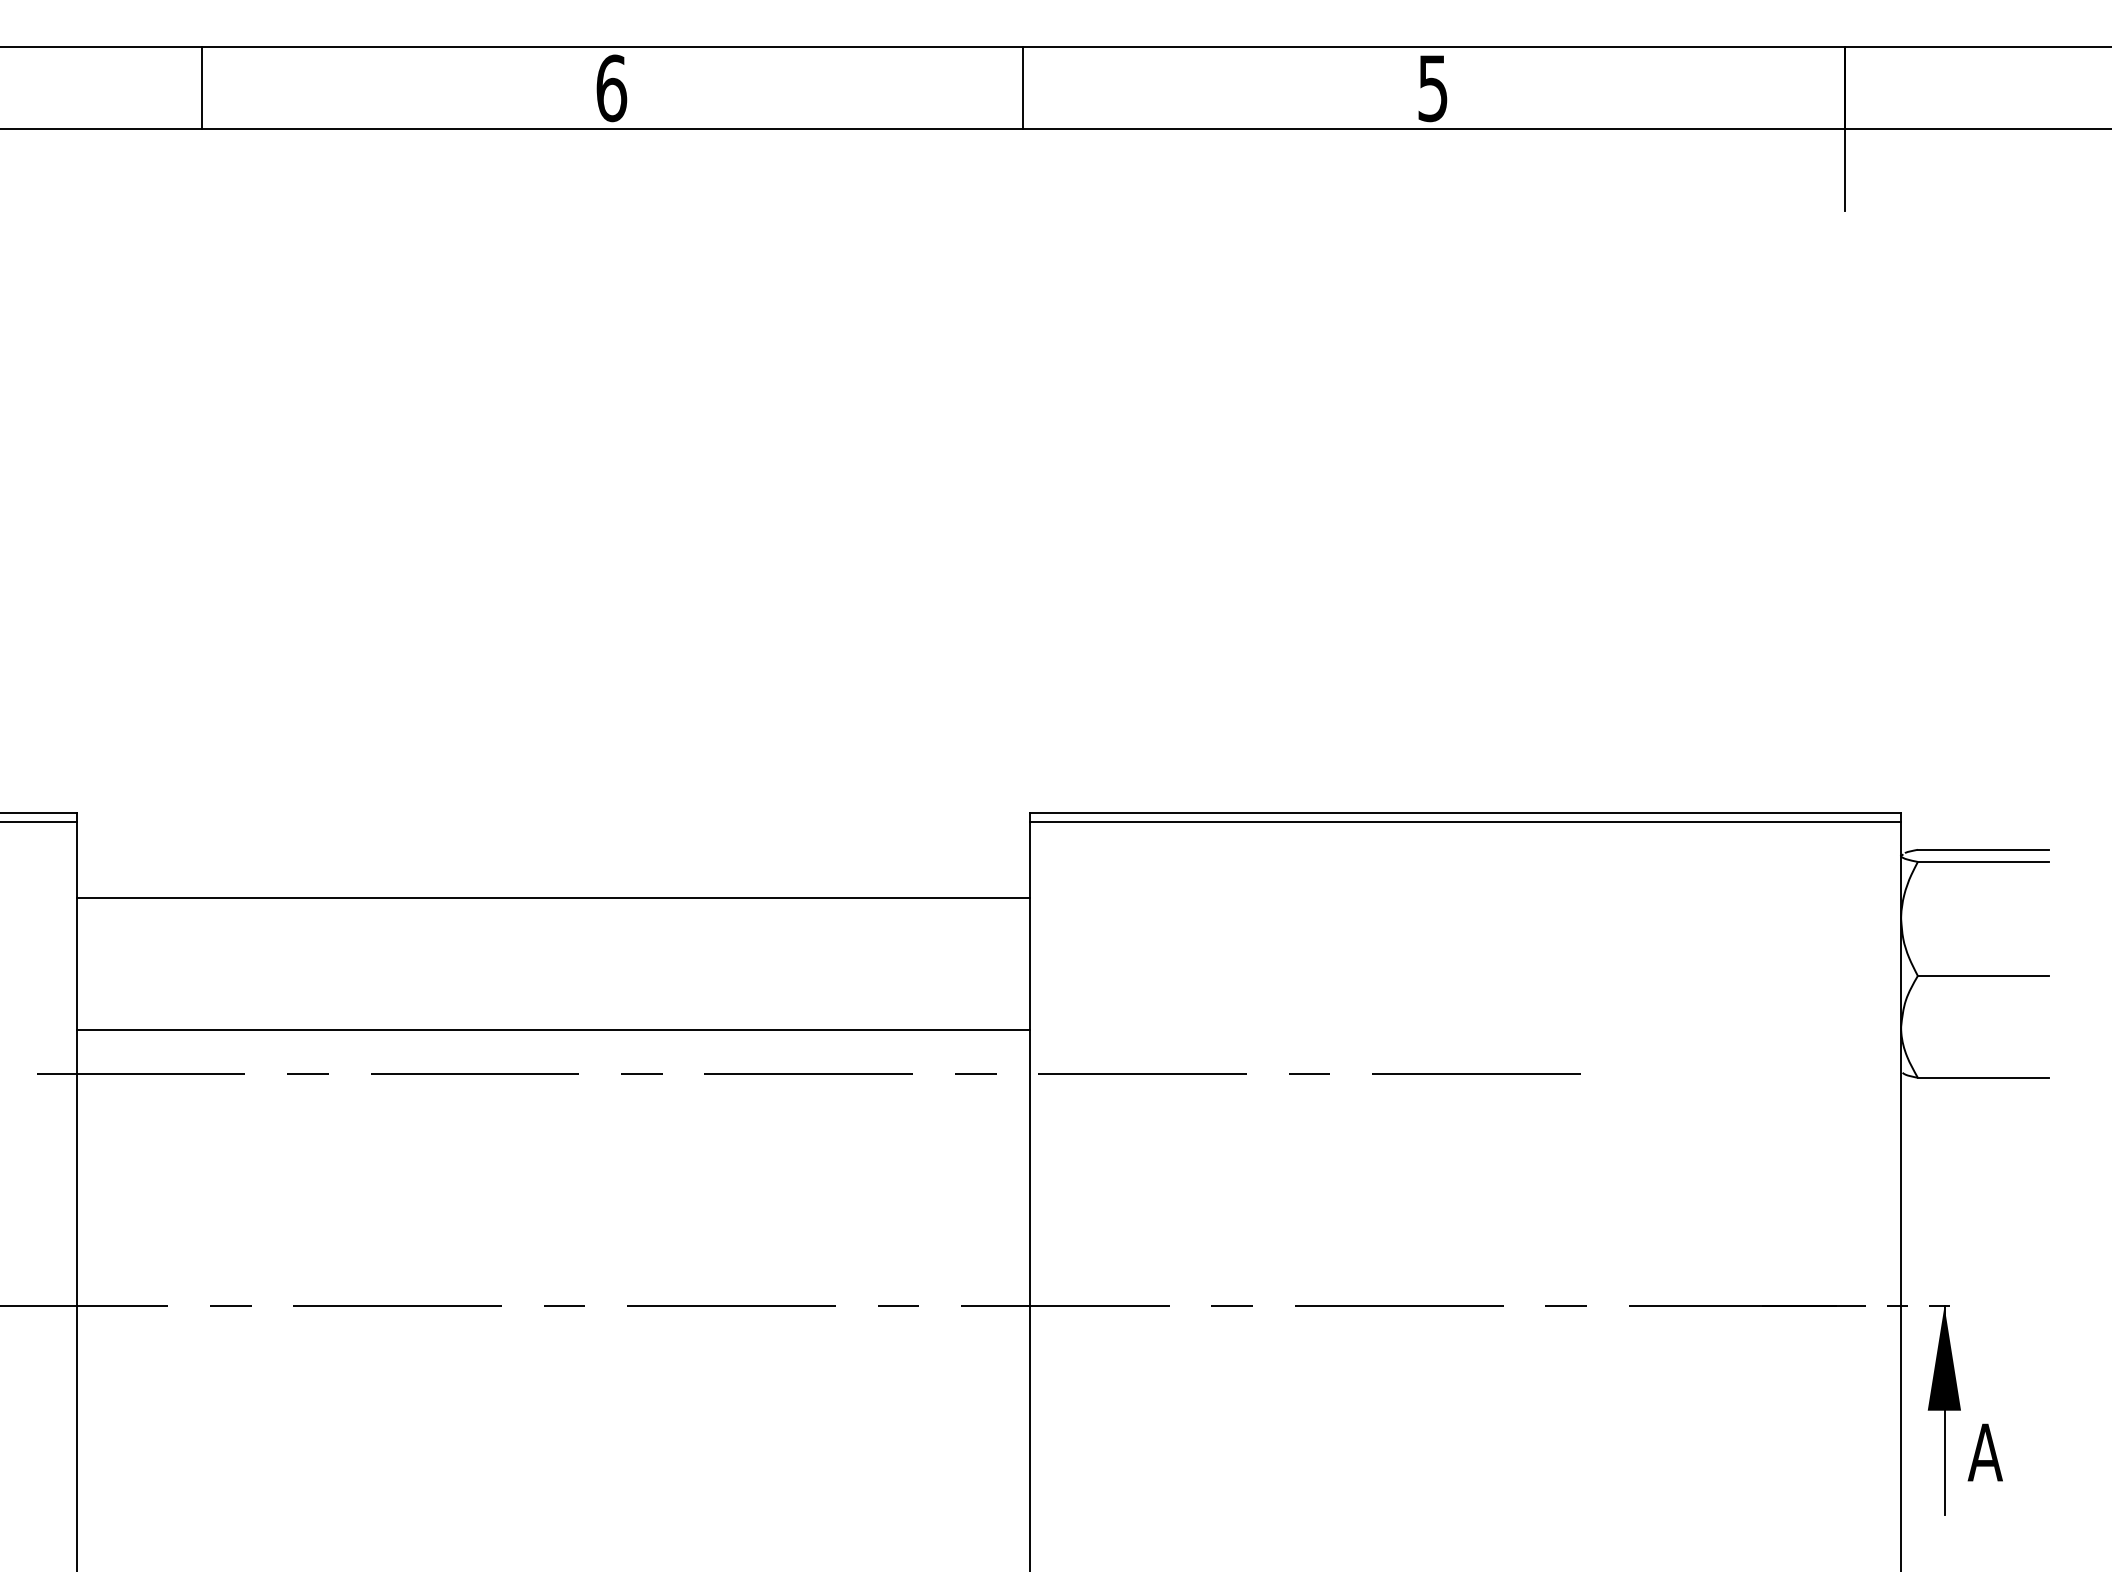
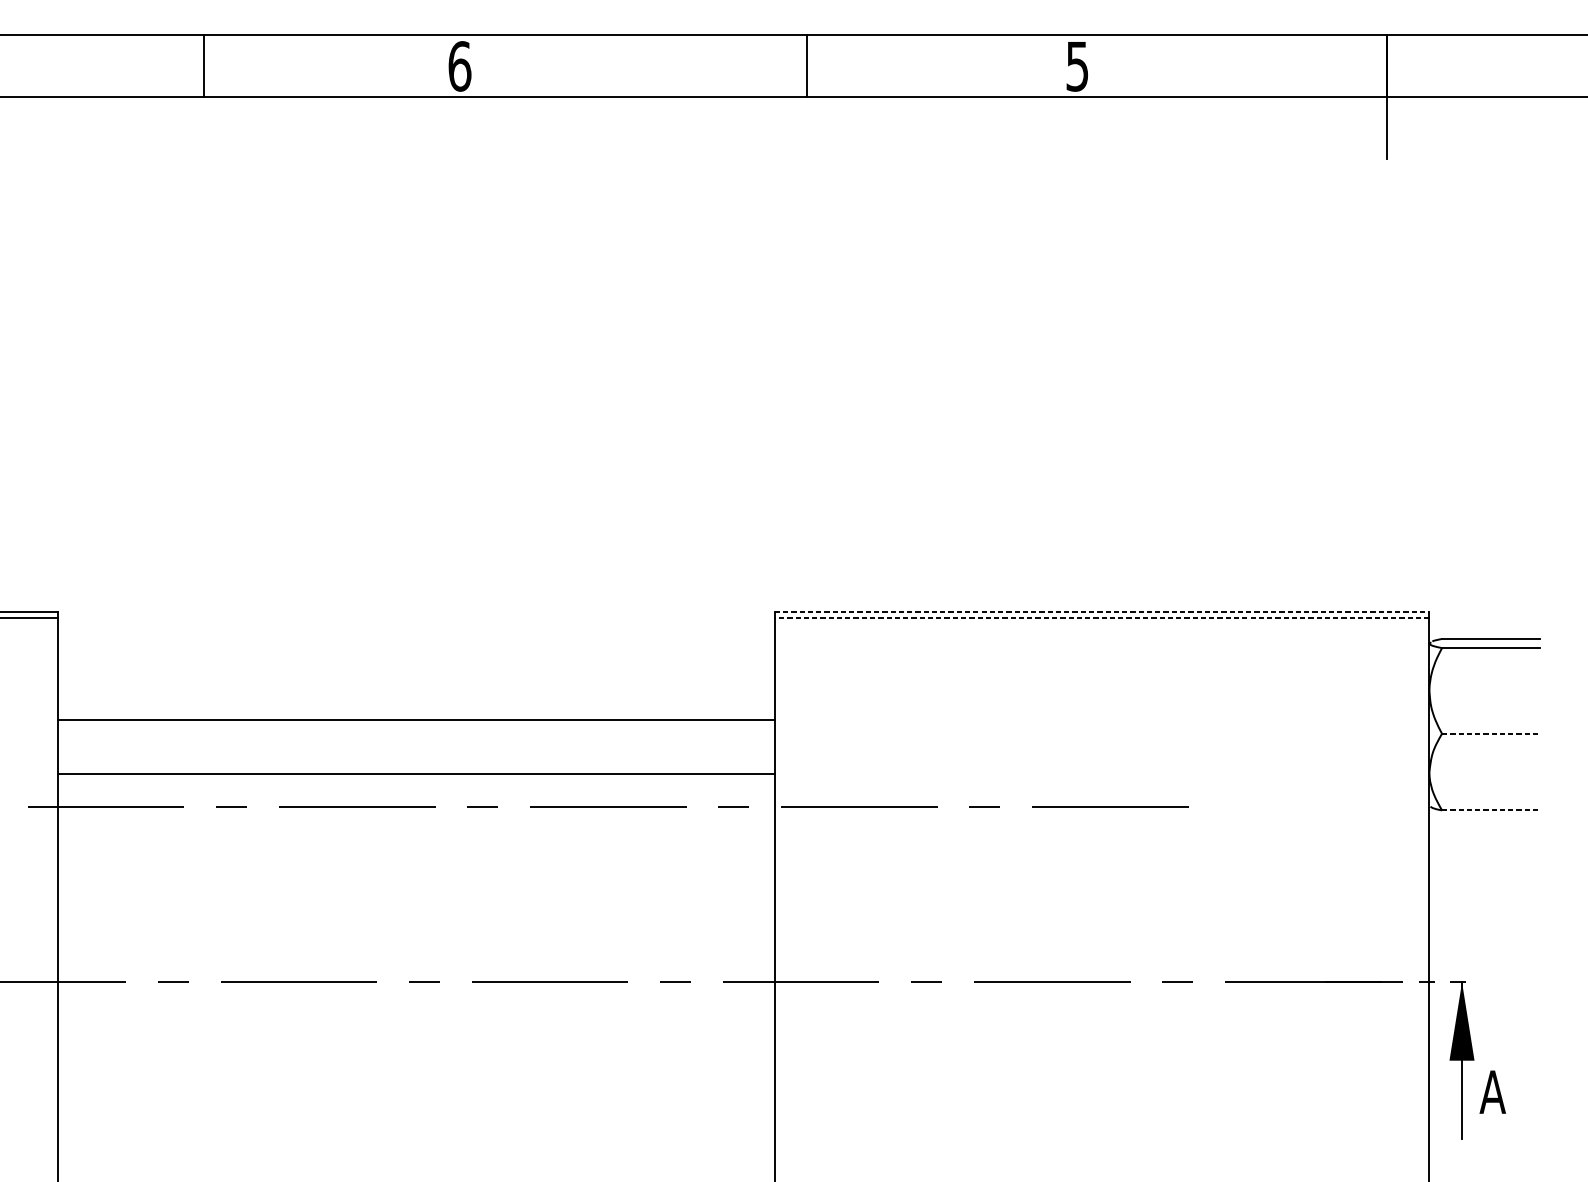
line: (201, 88) -> (203, 66), moved
line: (1023, 88) -> (807, 66), moved
line: (1466, 813) -> (1102, 611), solid -> dashed
line: (1465, 821) -> (1101, 617), solid -> dashed
line: (553, 898) -> (416, 719), moved
line: (1983, 975) -> (1491, 733), solid -> dashed
line: (1983, 1077) -> (1491, 810), solid -> dashed

